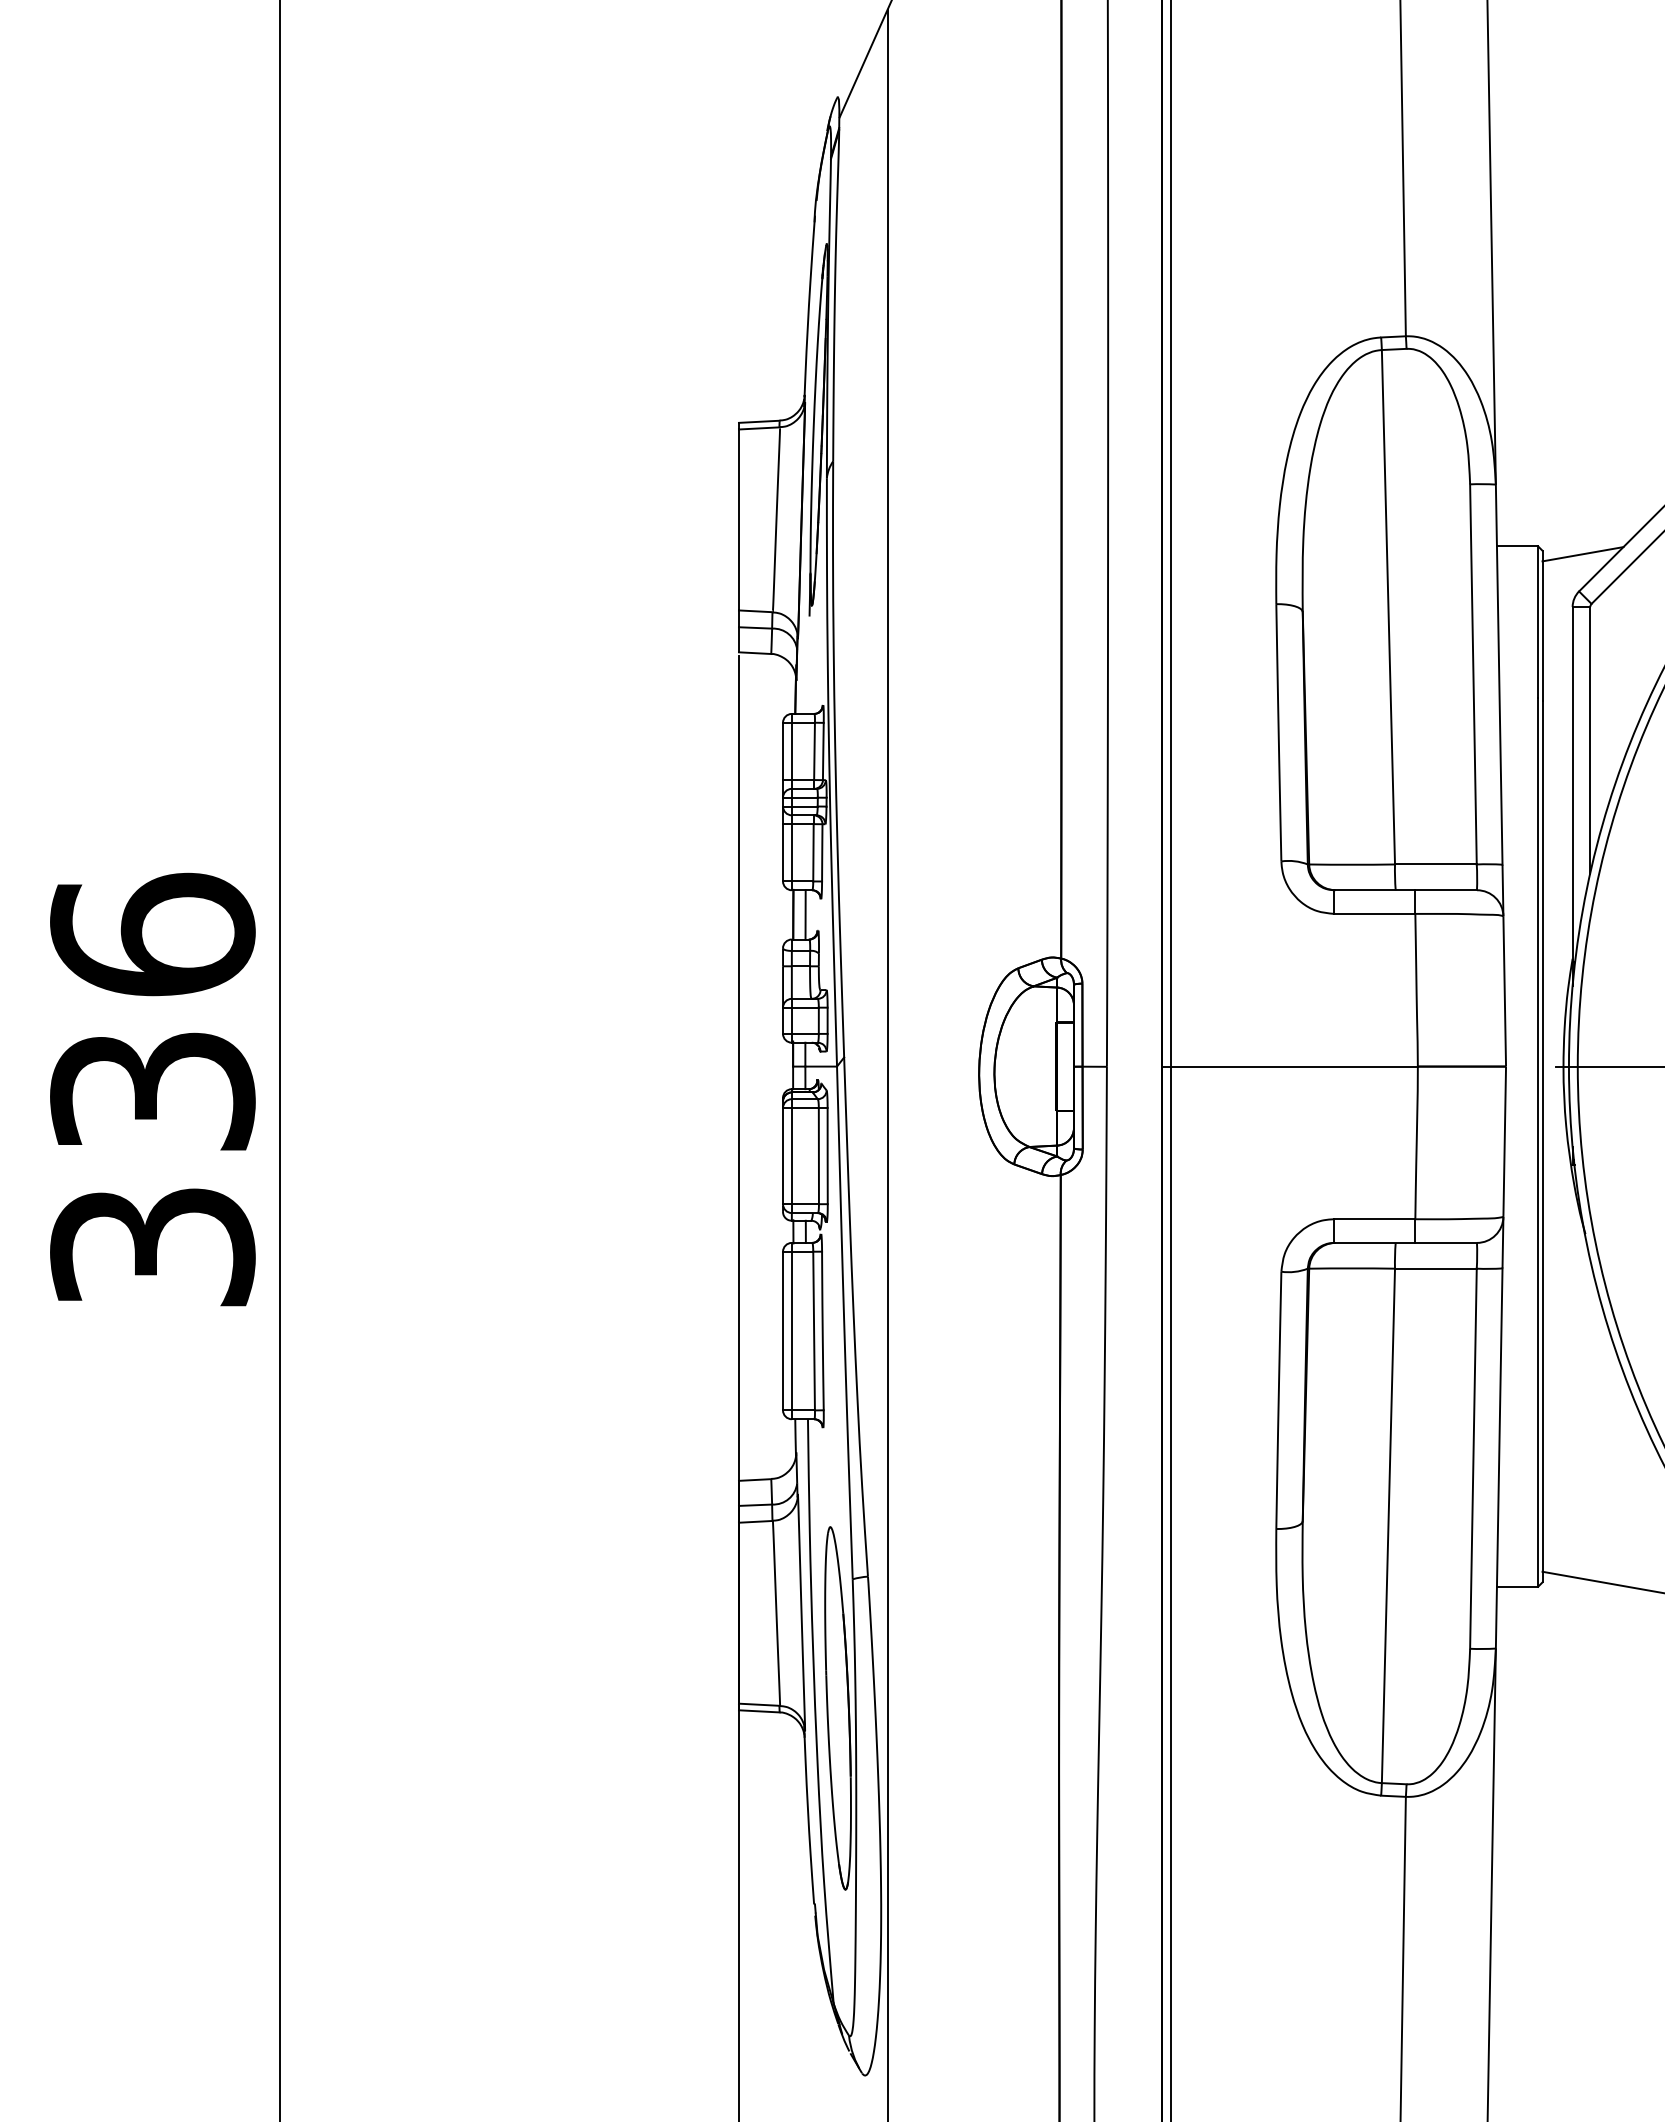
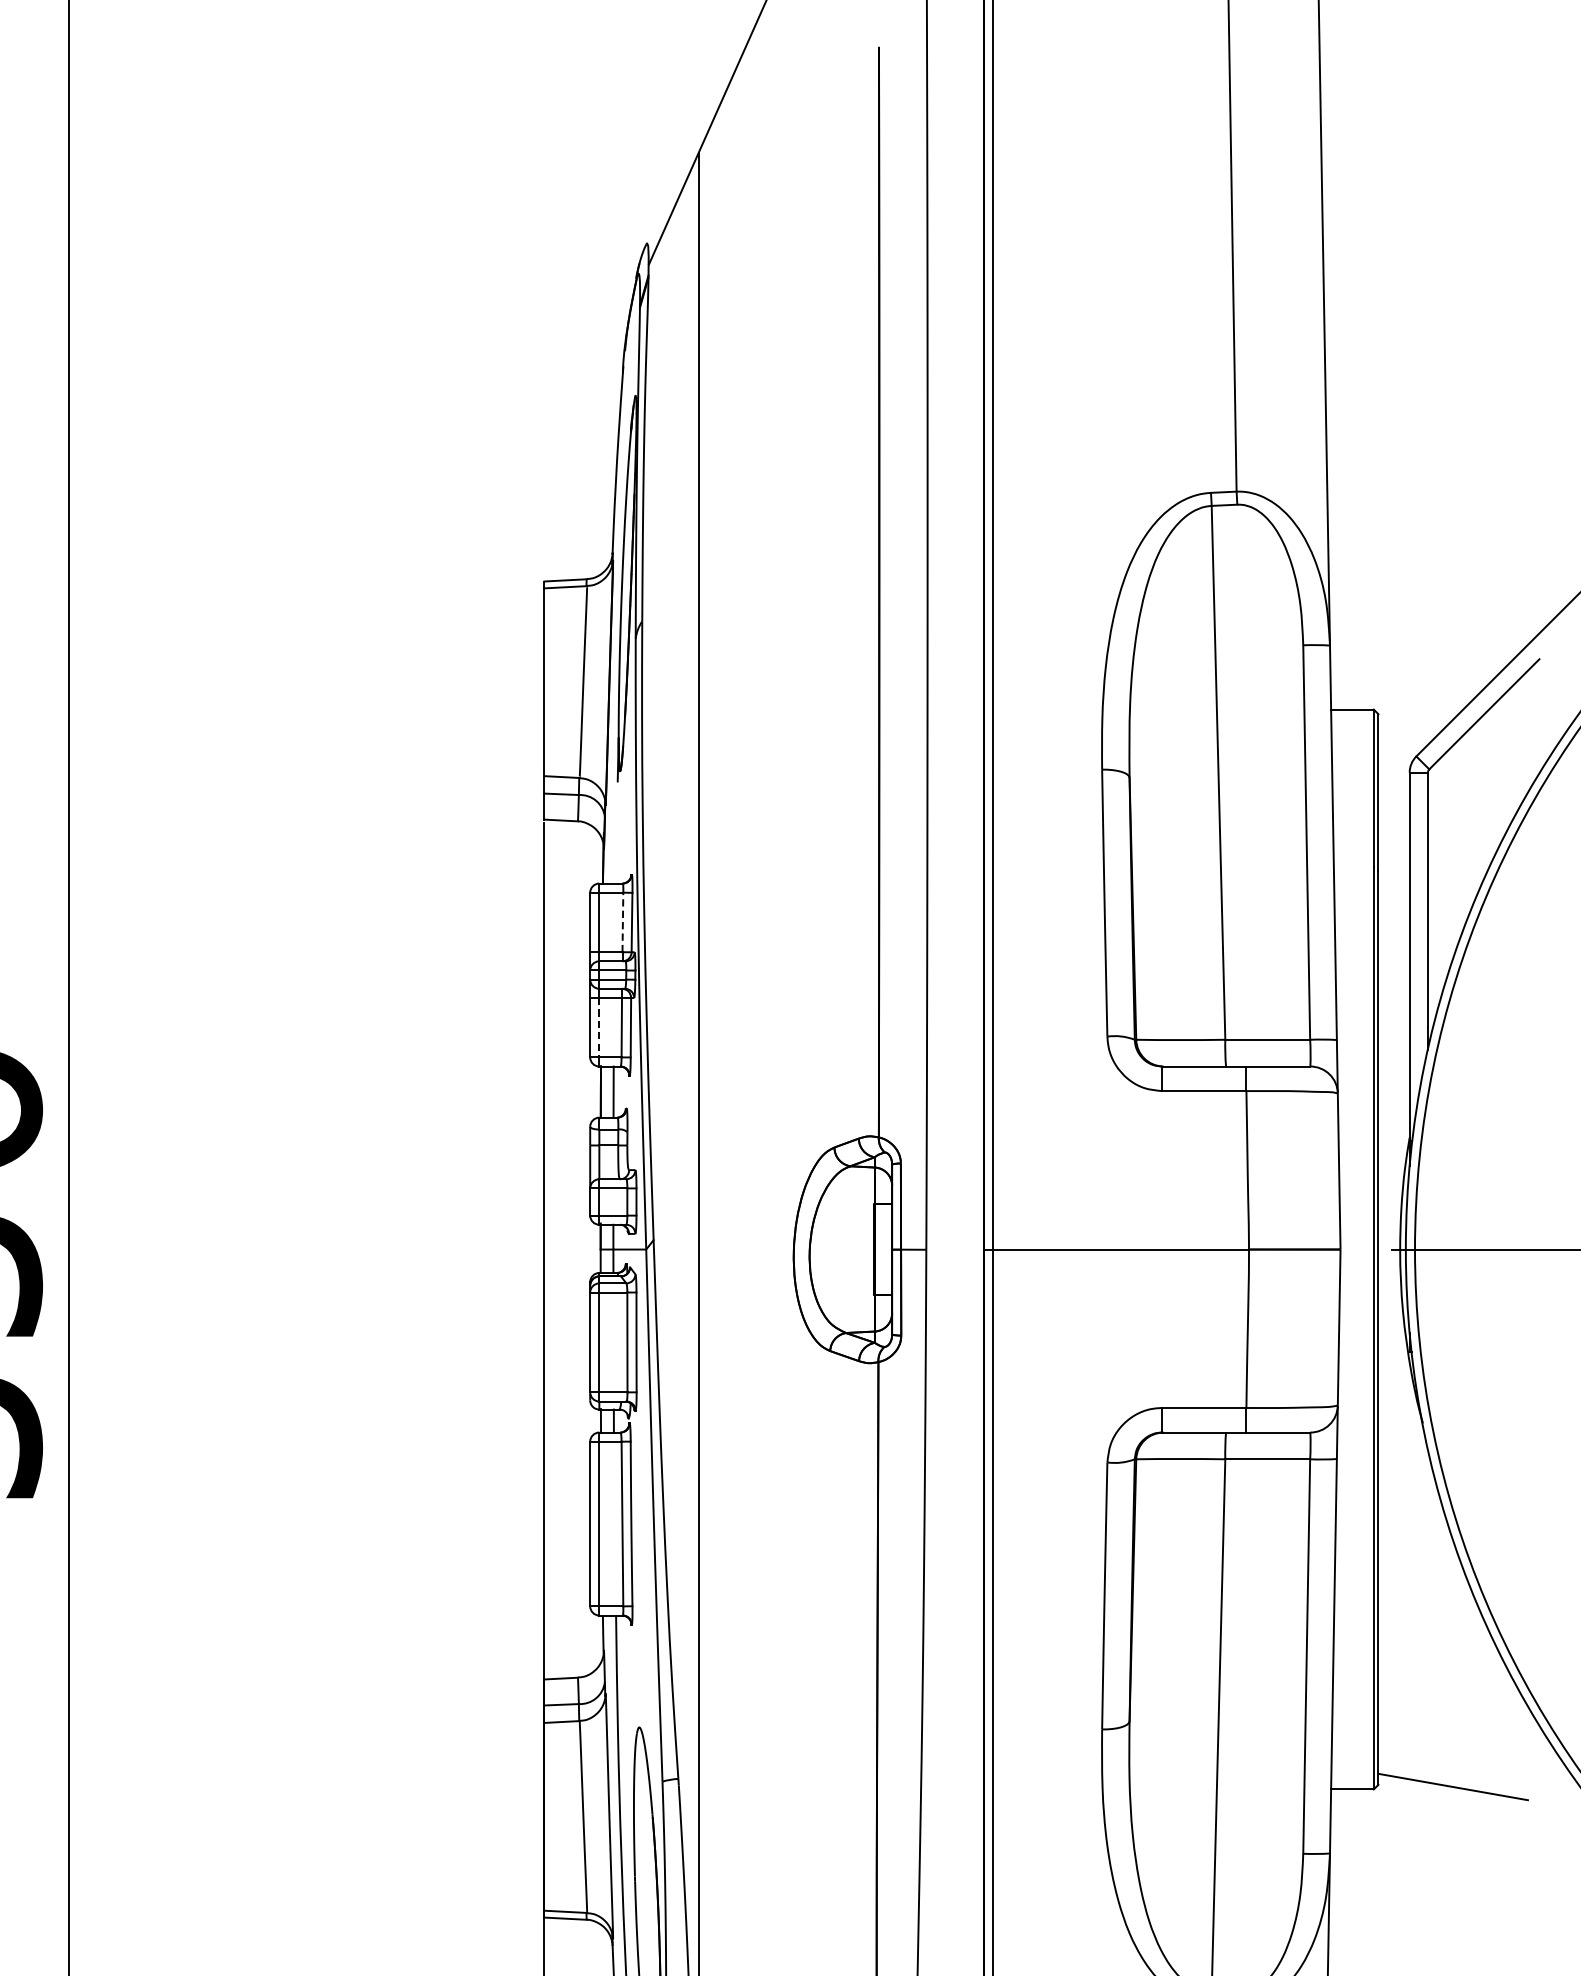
line: (1582, 554) -> (1419, 718), removed
line: (814, 751) -> (622, 922), solid -> dashed
line: (791, 852) -> (598, 1027), solid -> dashed

